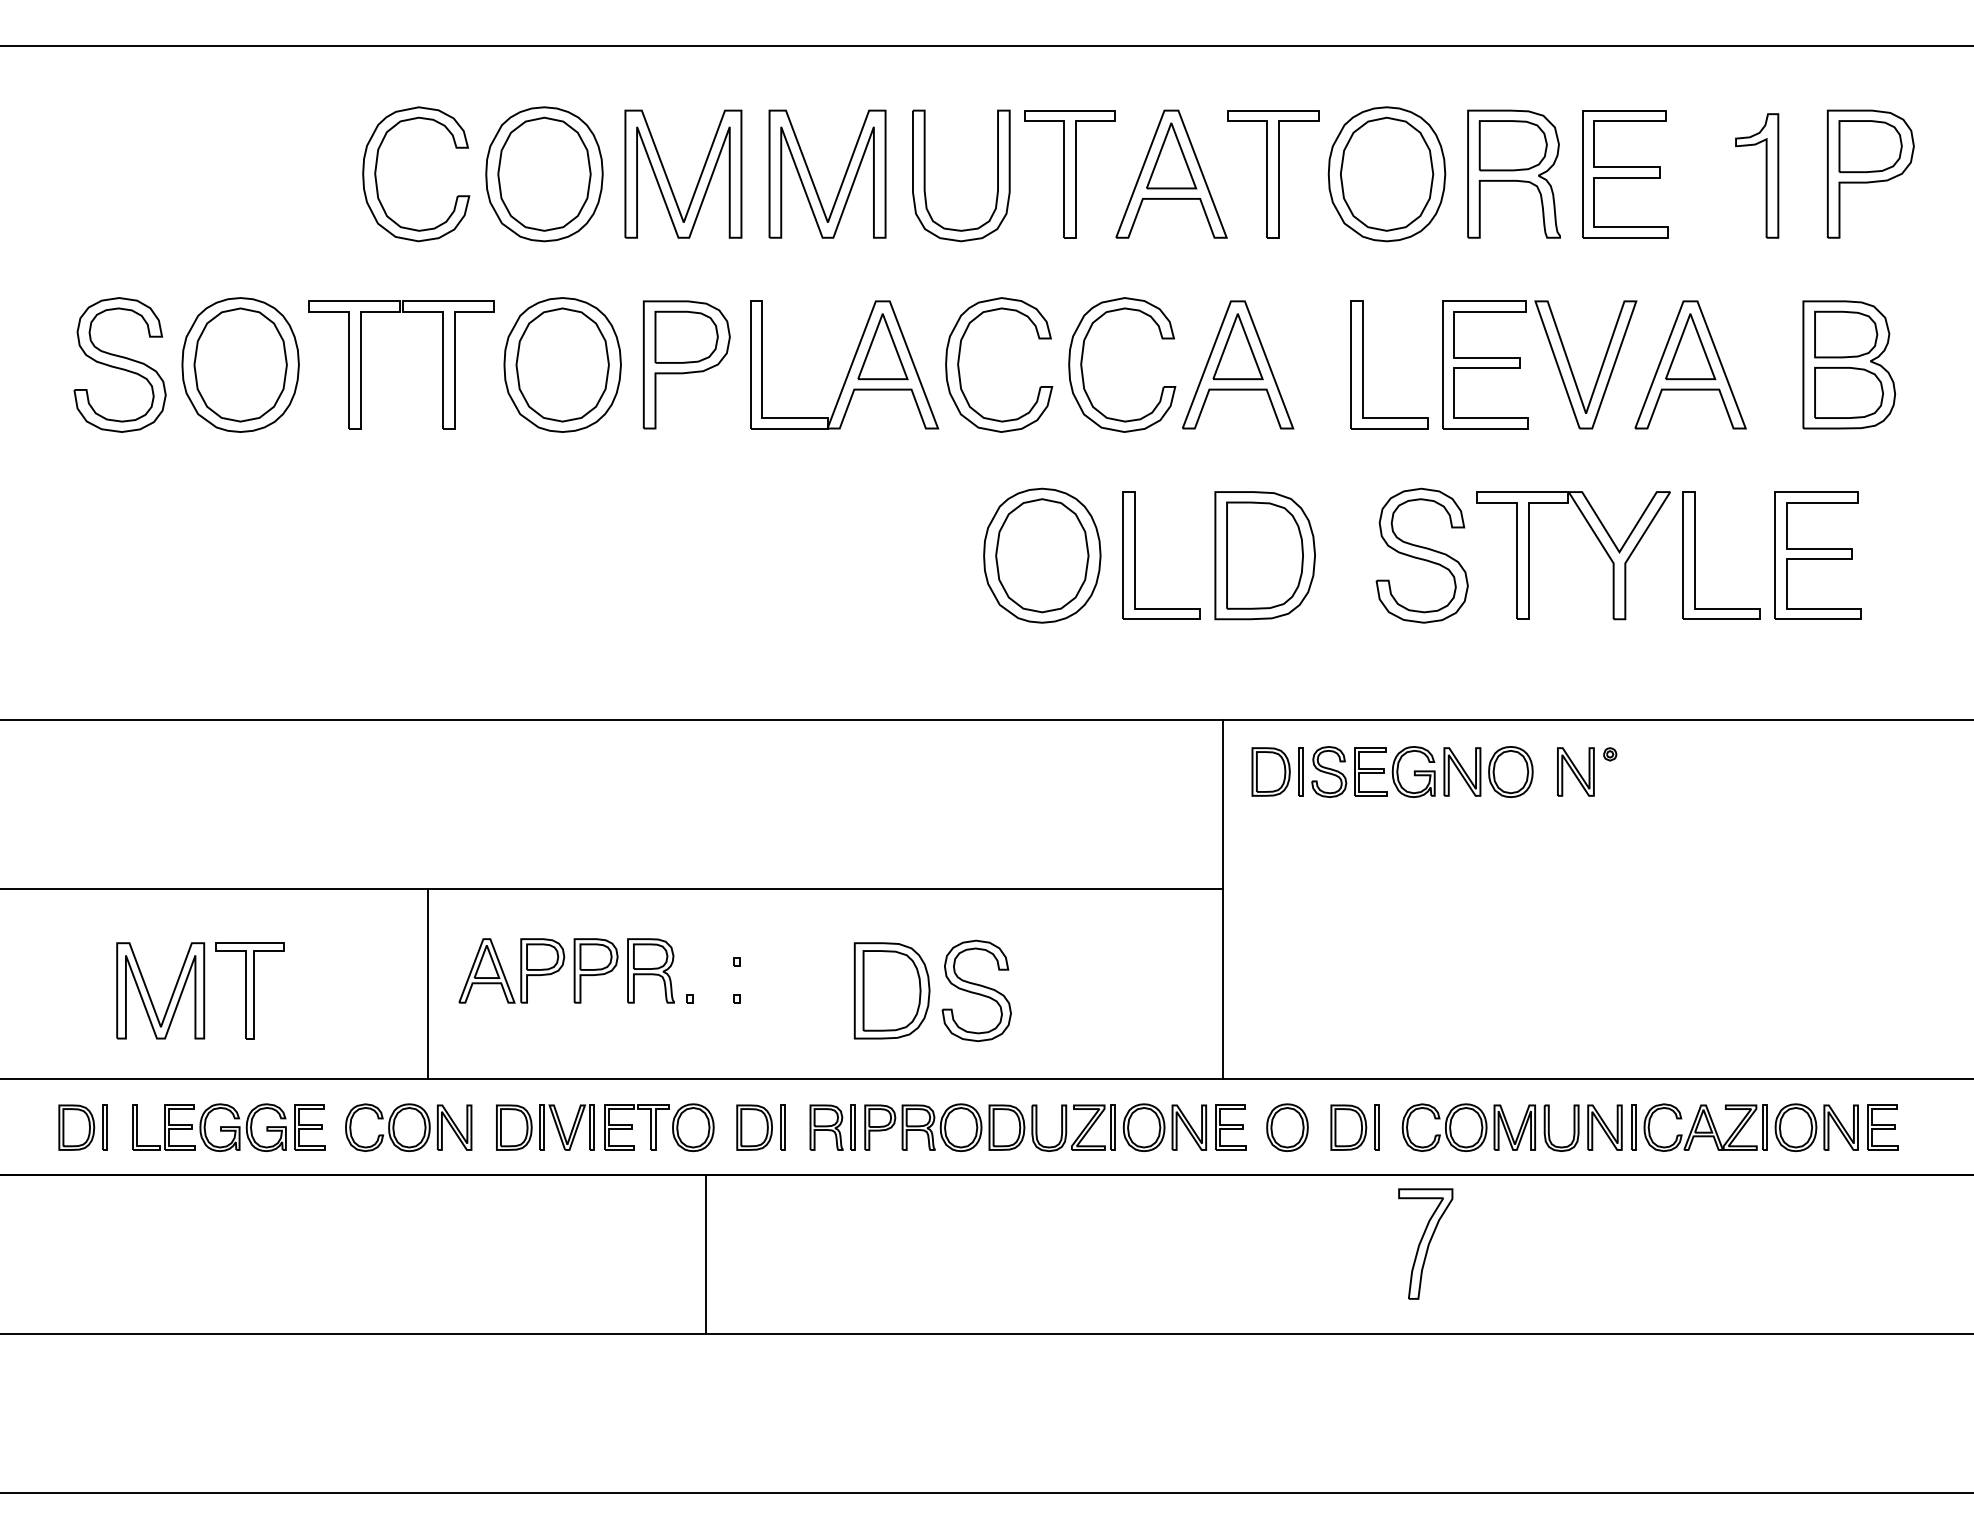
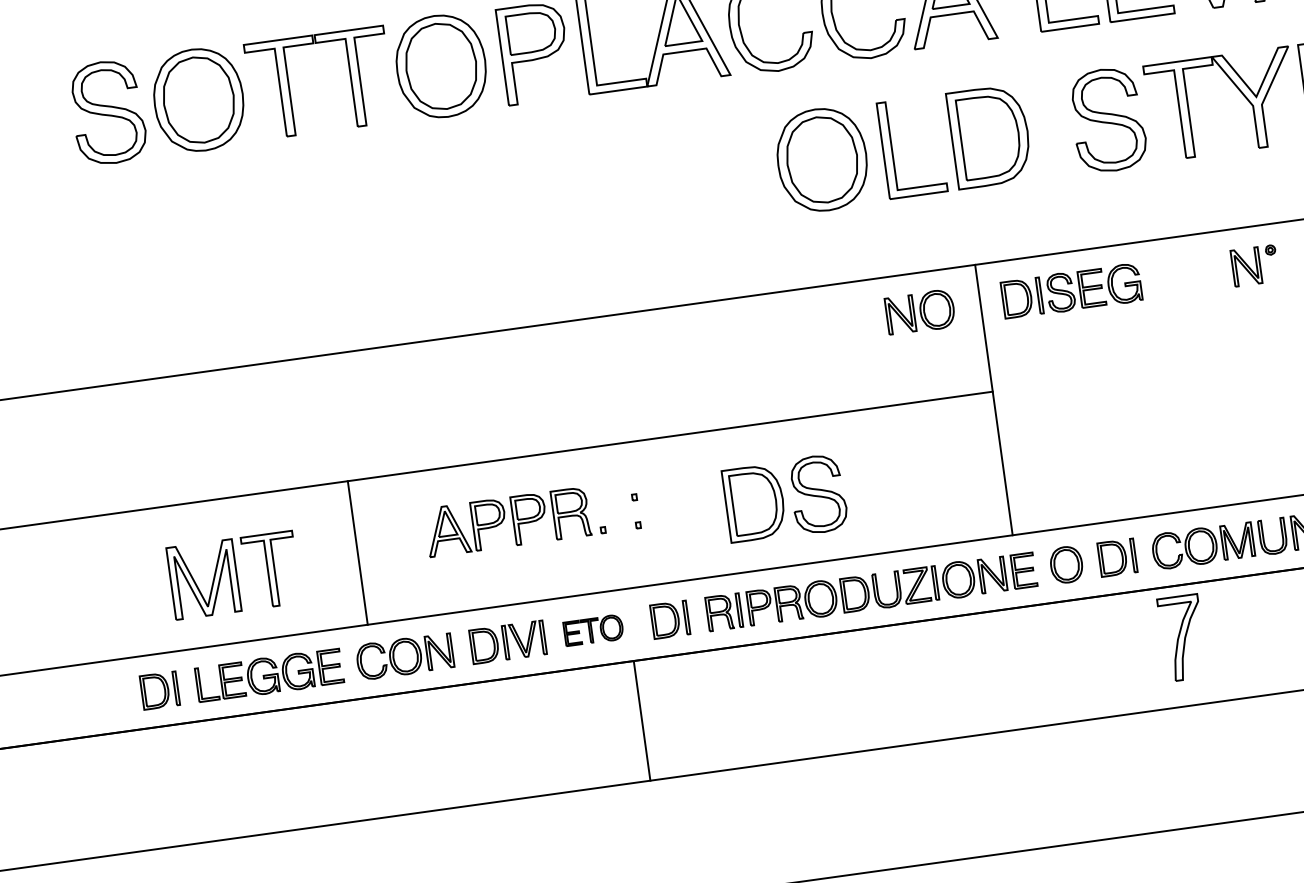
part: (1488, 771) -> (920, 311), moved
line: (427, 983) -> (357, 552), moved
part: (659, 1127) -> (593, 630), size x0.7

